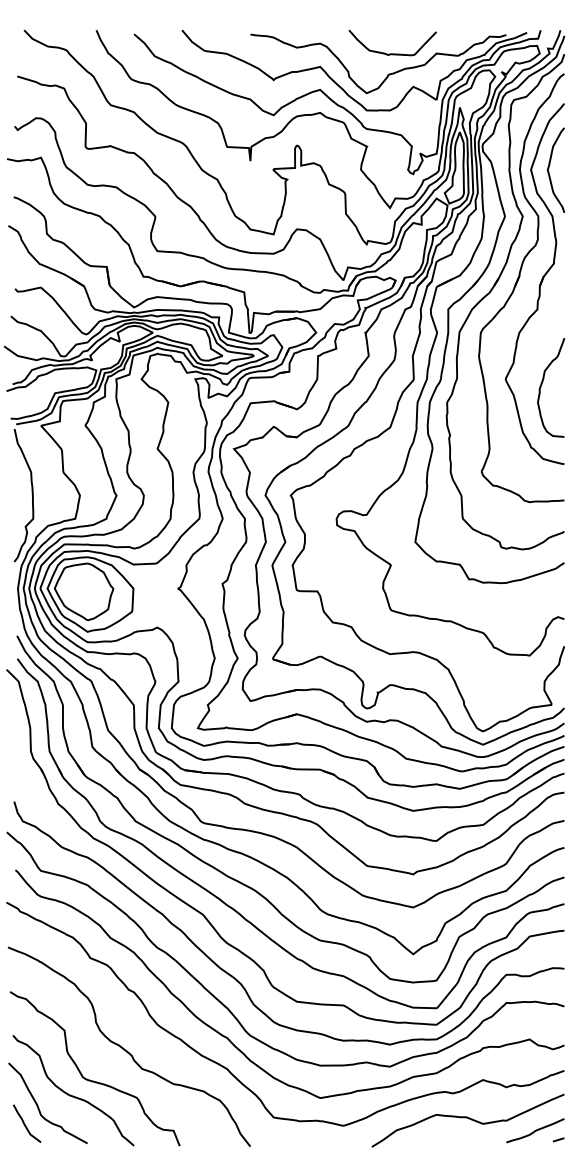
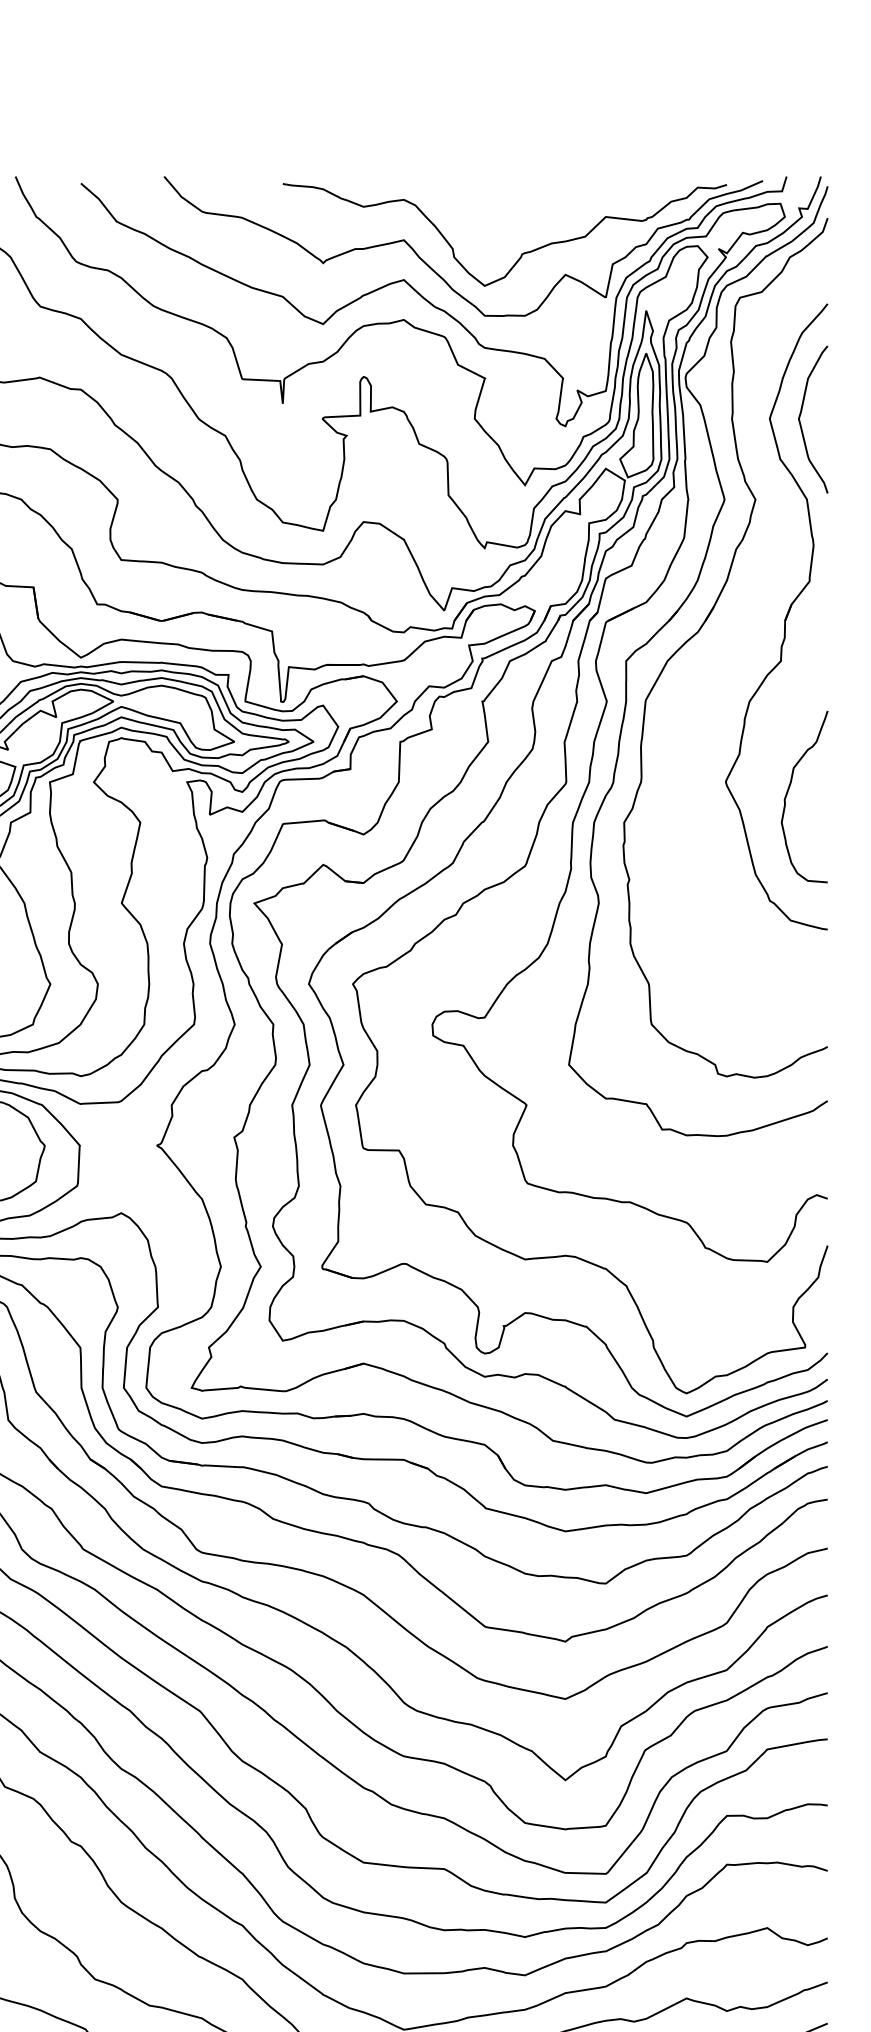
curve: (392, 53) -> (529, 216), removed
part: (521, 288) -> (753, 624), removed

